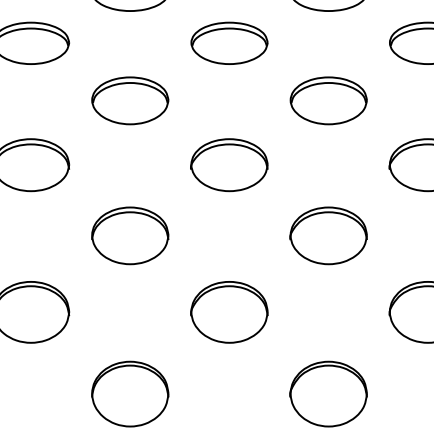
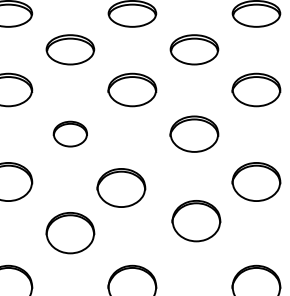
part: (130, 234) -> (70, 133), size x0.7
part: (229, 311) -> (121, 187), moved
part: (328, 394) -> (196, 221), moved

